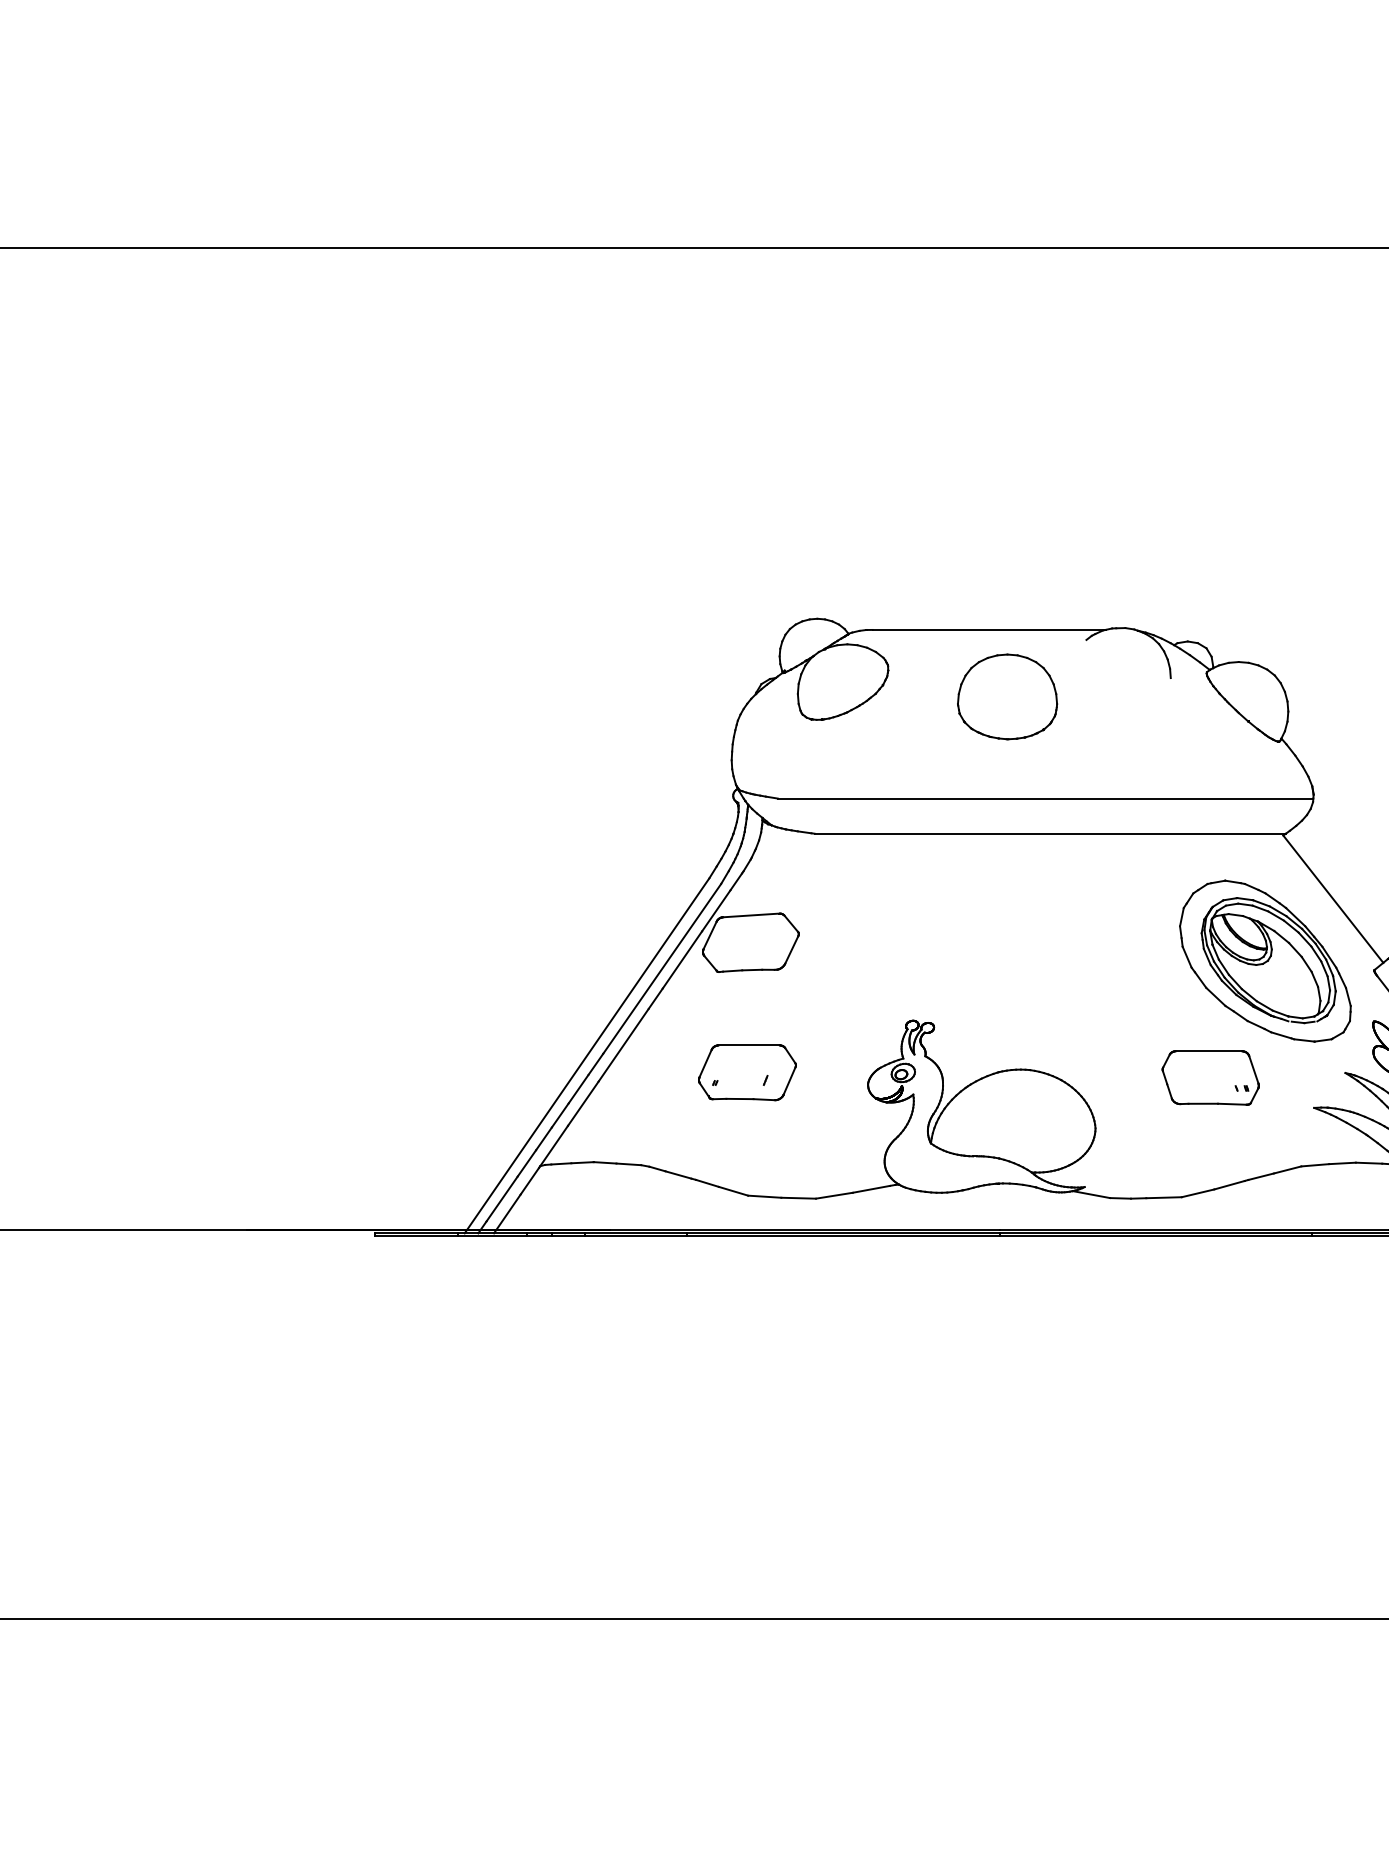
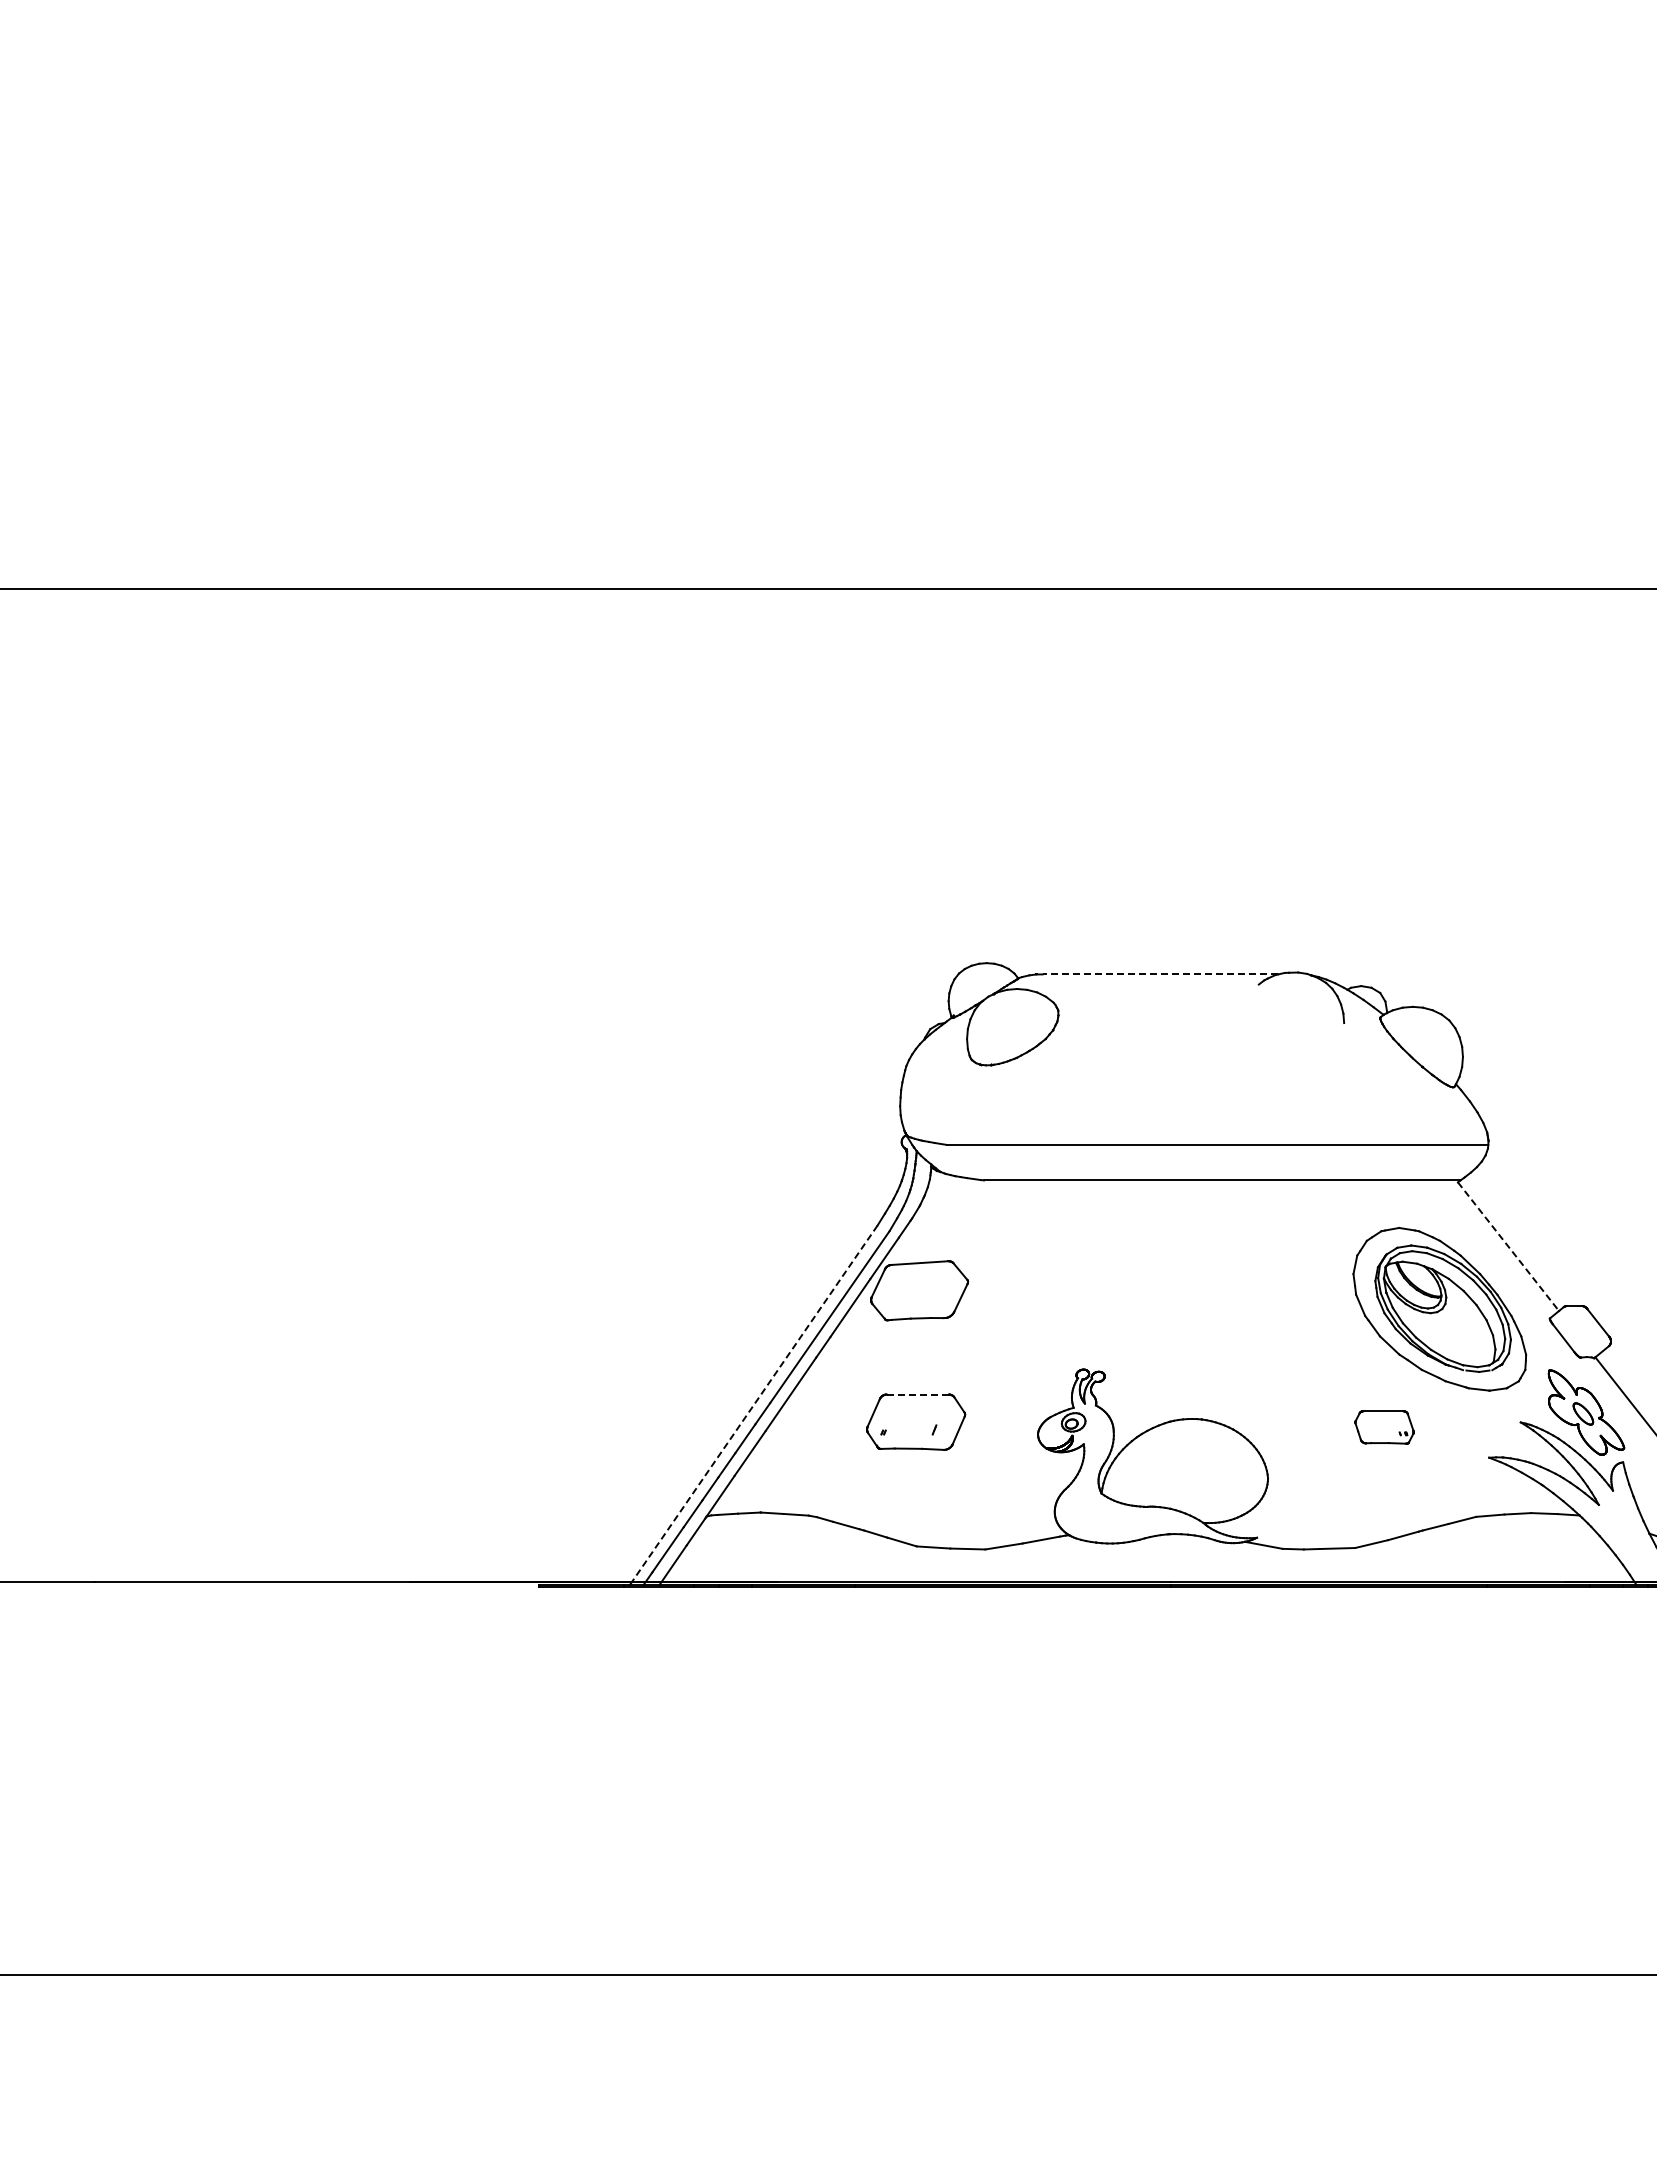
line: (989, 630) -> (1160, 974), solid -> dashed
part: (1007, 696) -> (1179, 1041), removed
line: (1333, 899) -> (1508, 1246), solid -> dashed
line: (749, 1045) -> (918, 1394), solid -> dashed
line: (586, 1056) -> (753, 1405), solid -> dashed
part: (1210, 1078) -> (1384, 1427), size x0.6

